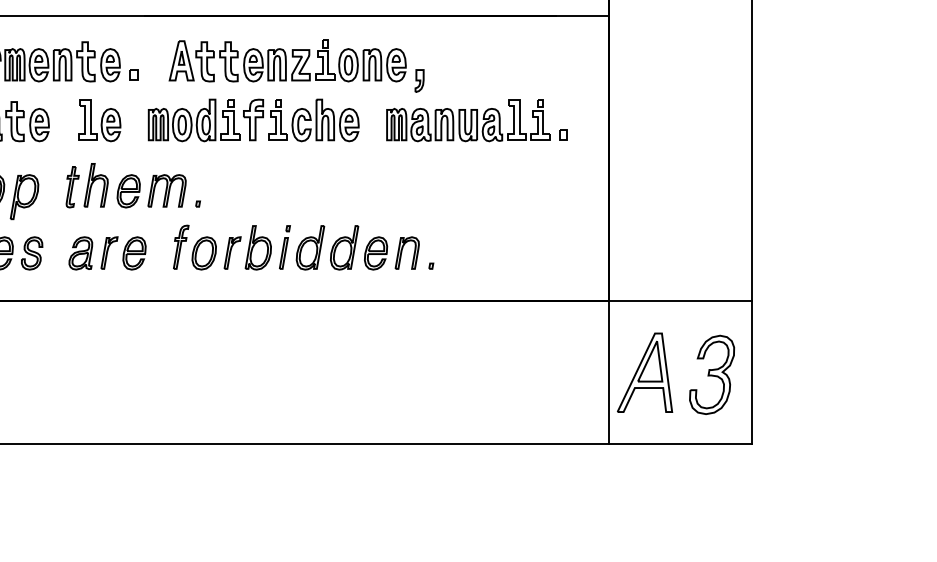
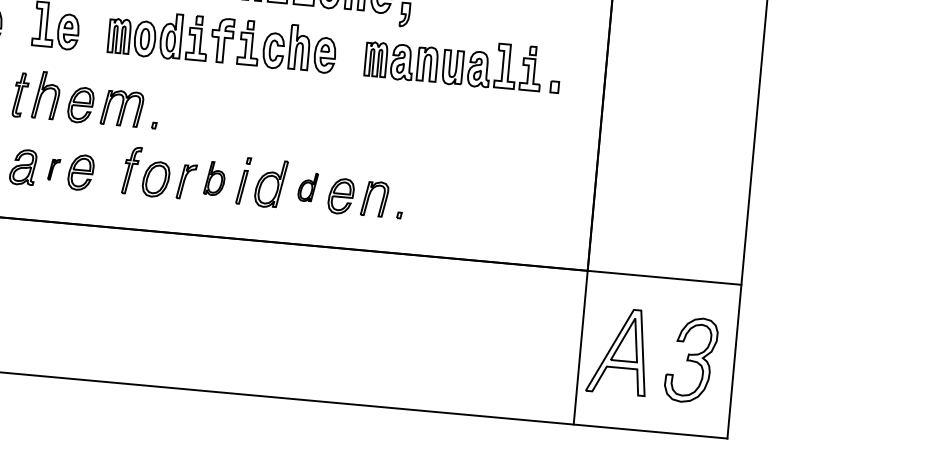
part: (257, 247) -> (214, 178), size x0.7
part: (344, 247) -> (307, 186), size x0.6
part: (109, 252) -> (54, 169), size x0.6

